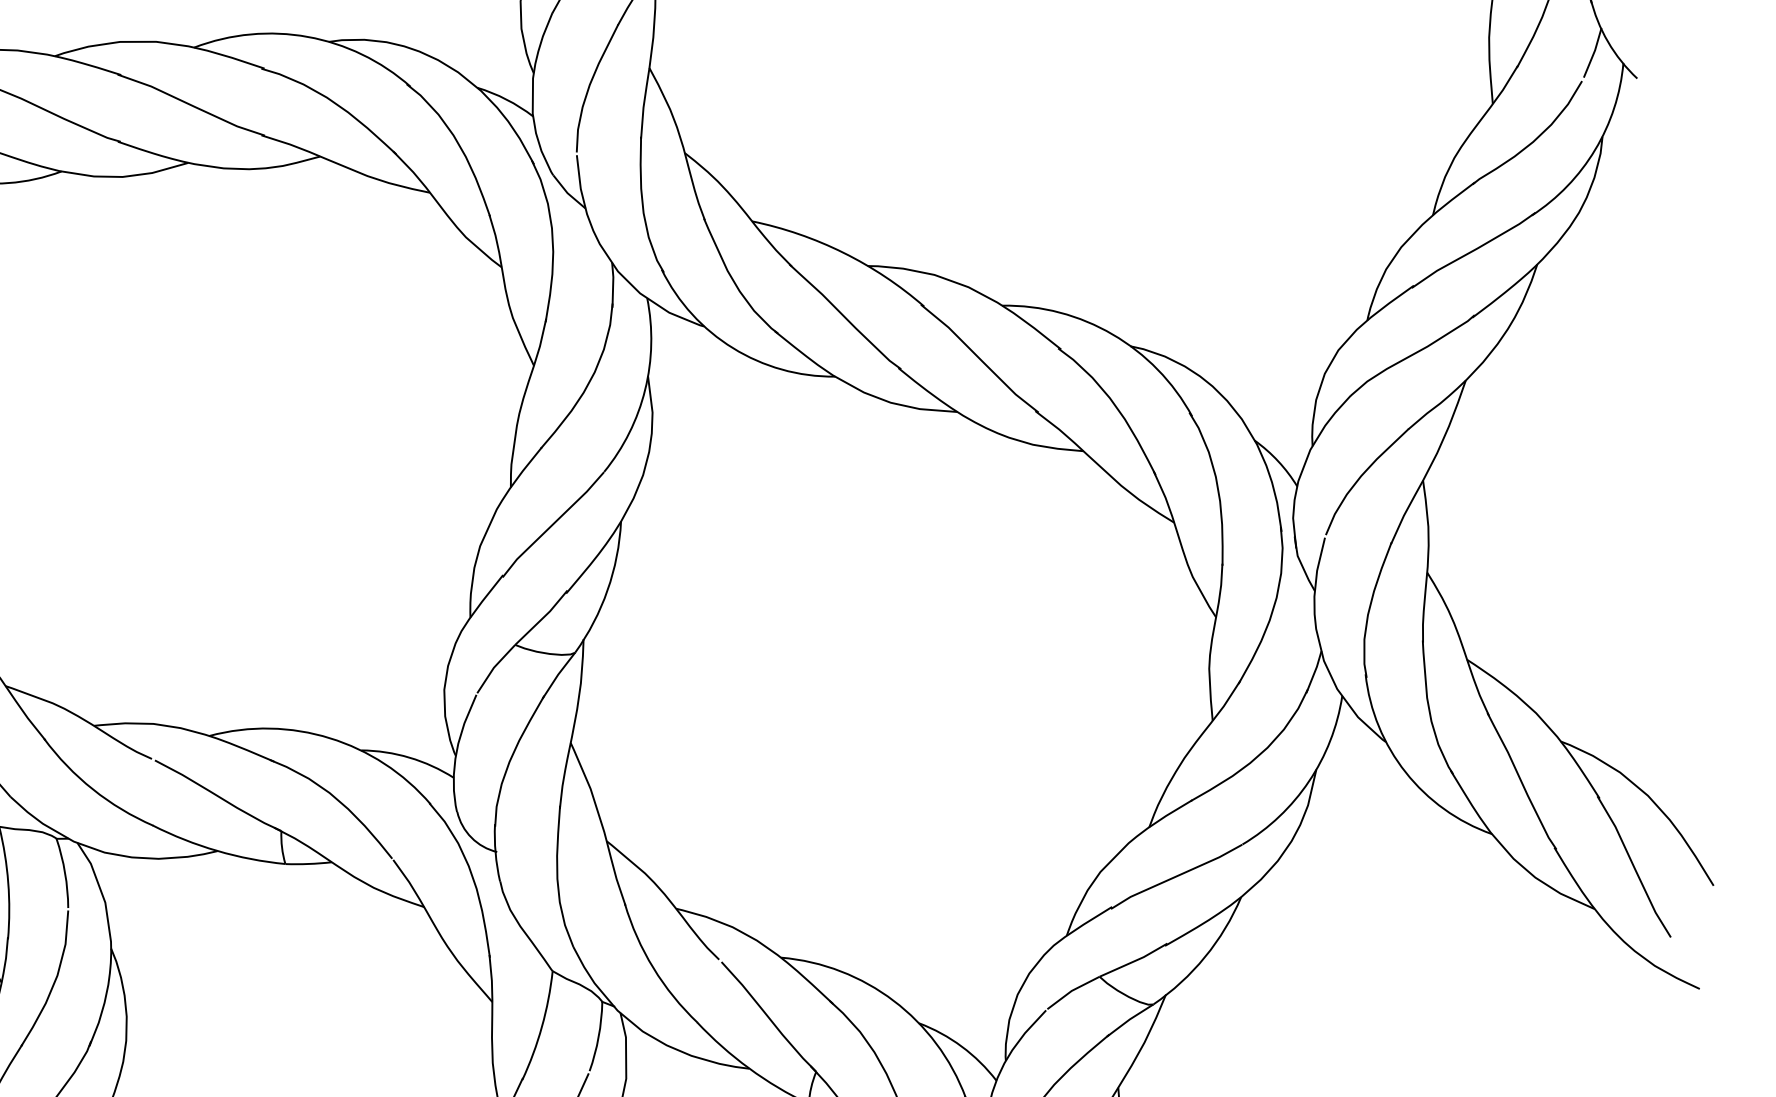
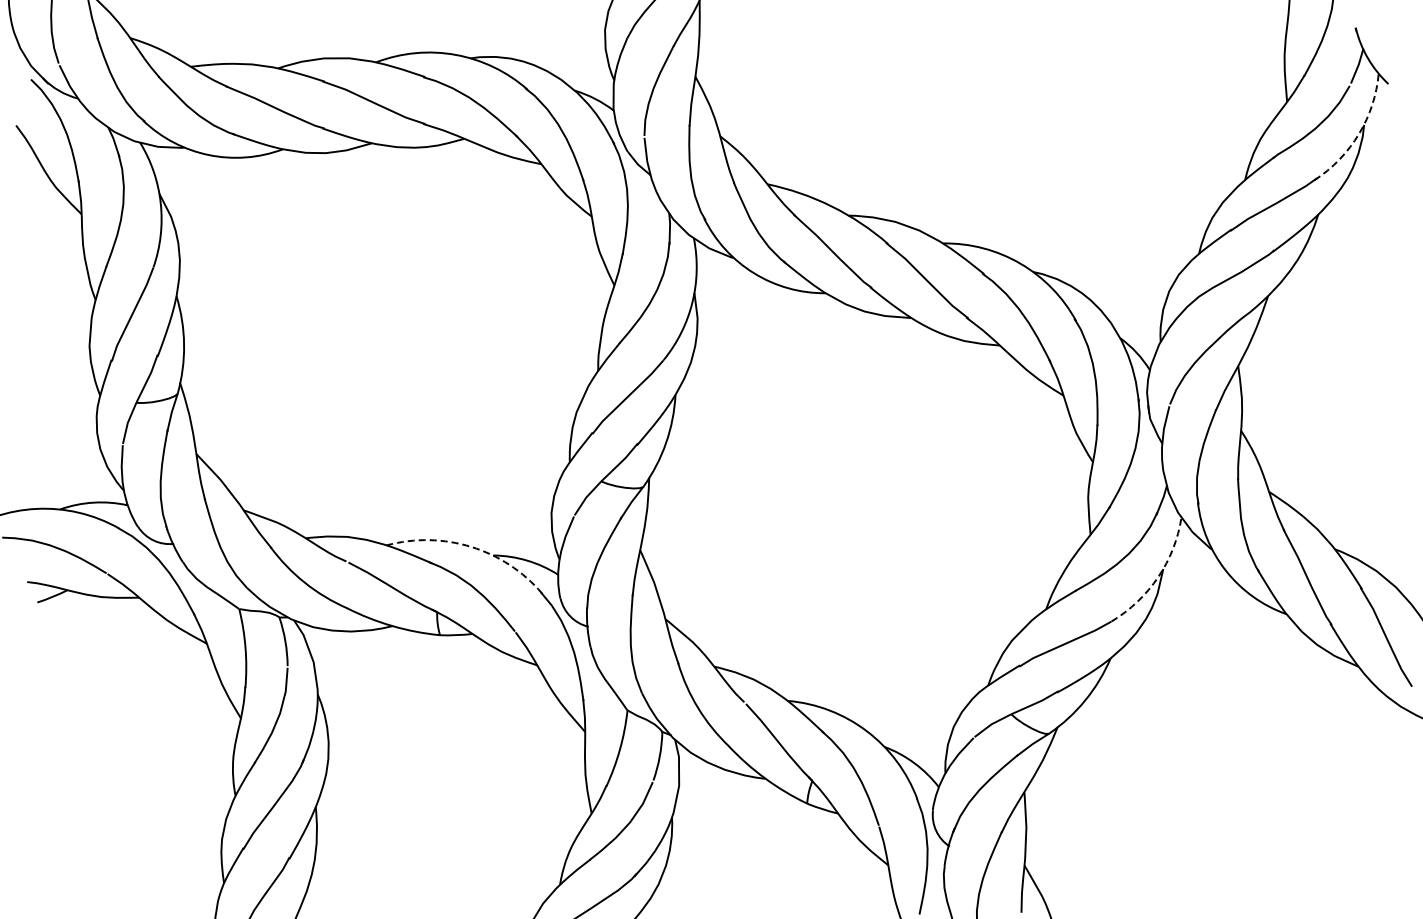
arc: (1595, 150) -> (1359, 134), solid -> dashed
arc: (330, 737) -> (471, 546), solid -> dashed
arc: (1309, 781) -> (1158, 577), solid -> dashed

